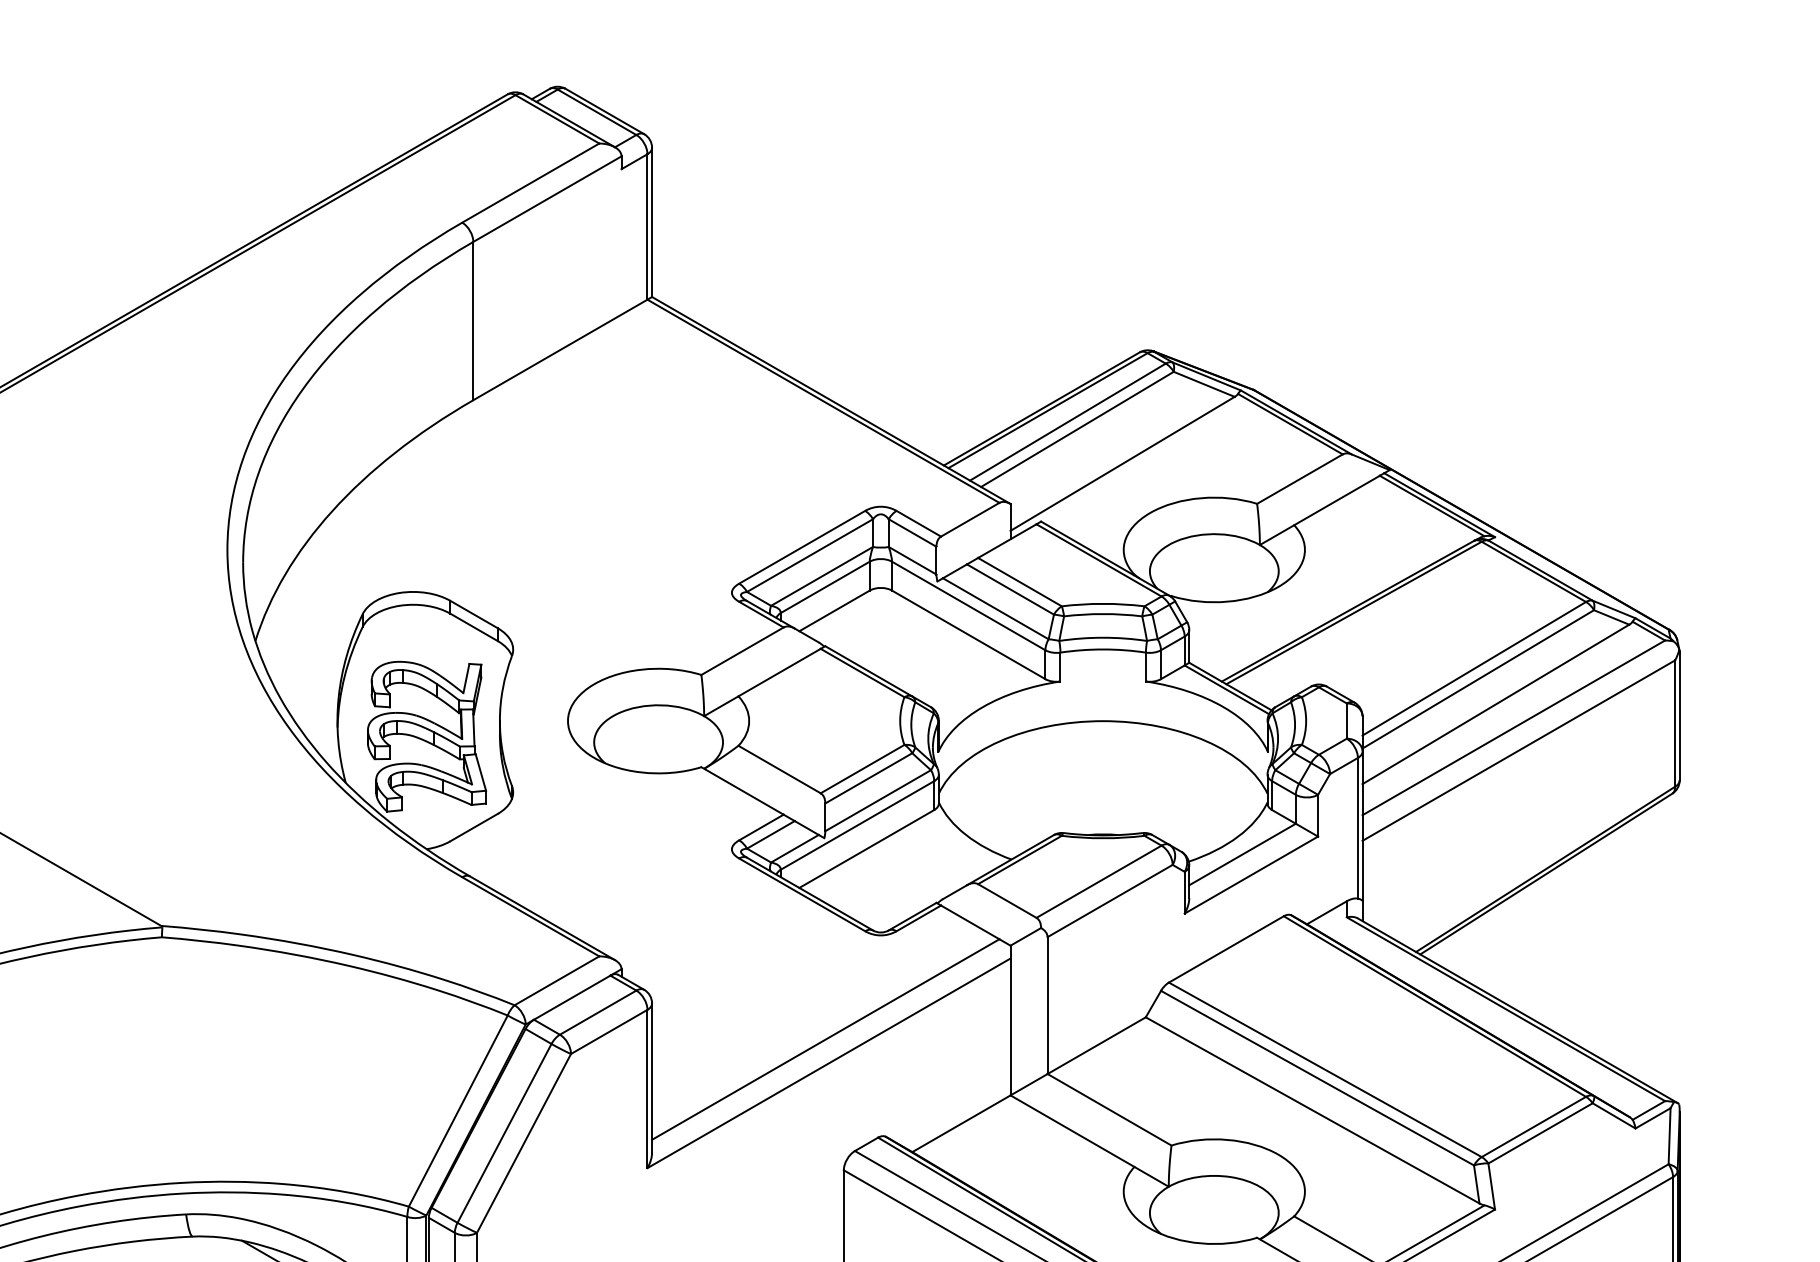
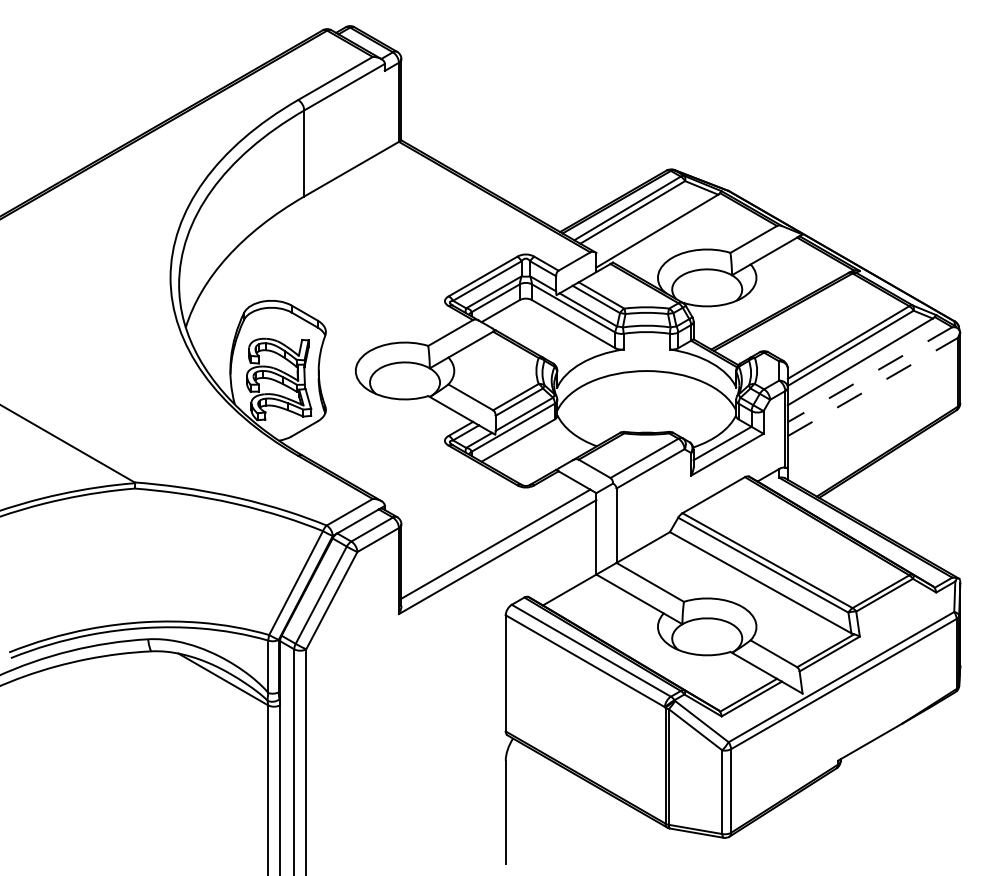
line: (1514, 727) -> (870, 374), solid -> dashed
line: (1520, 749) -> (873, 386), solid -> dashed

